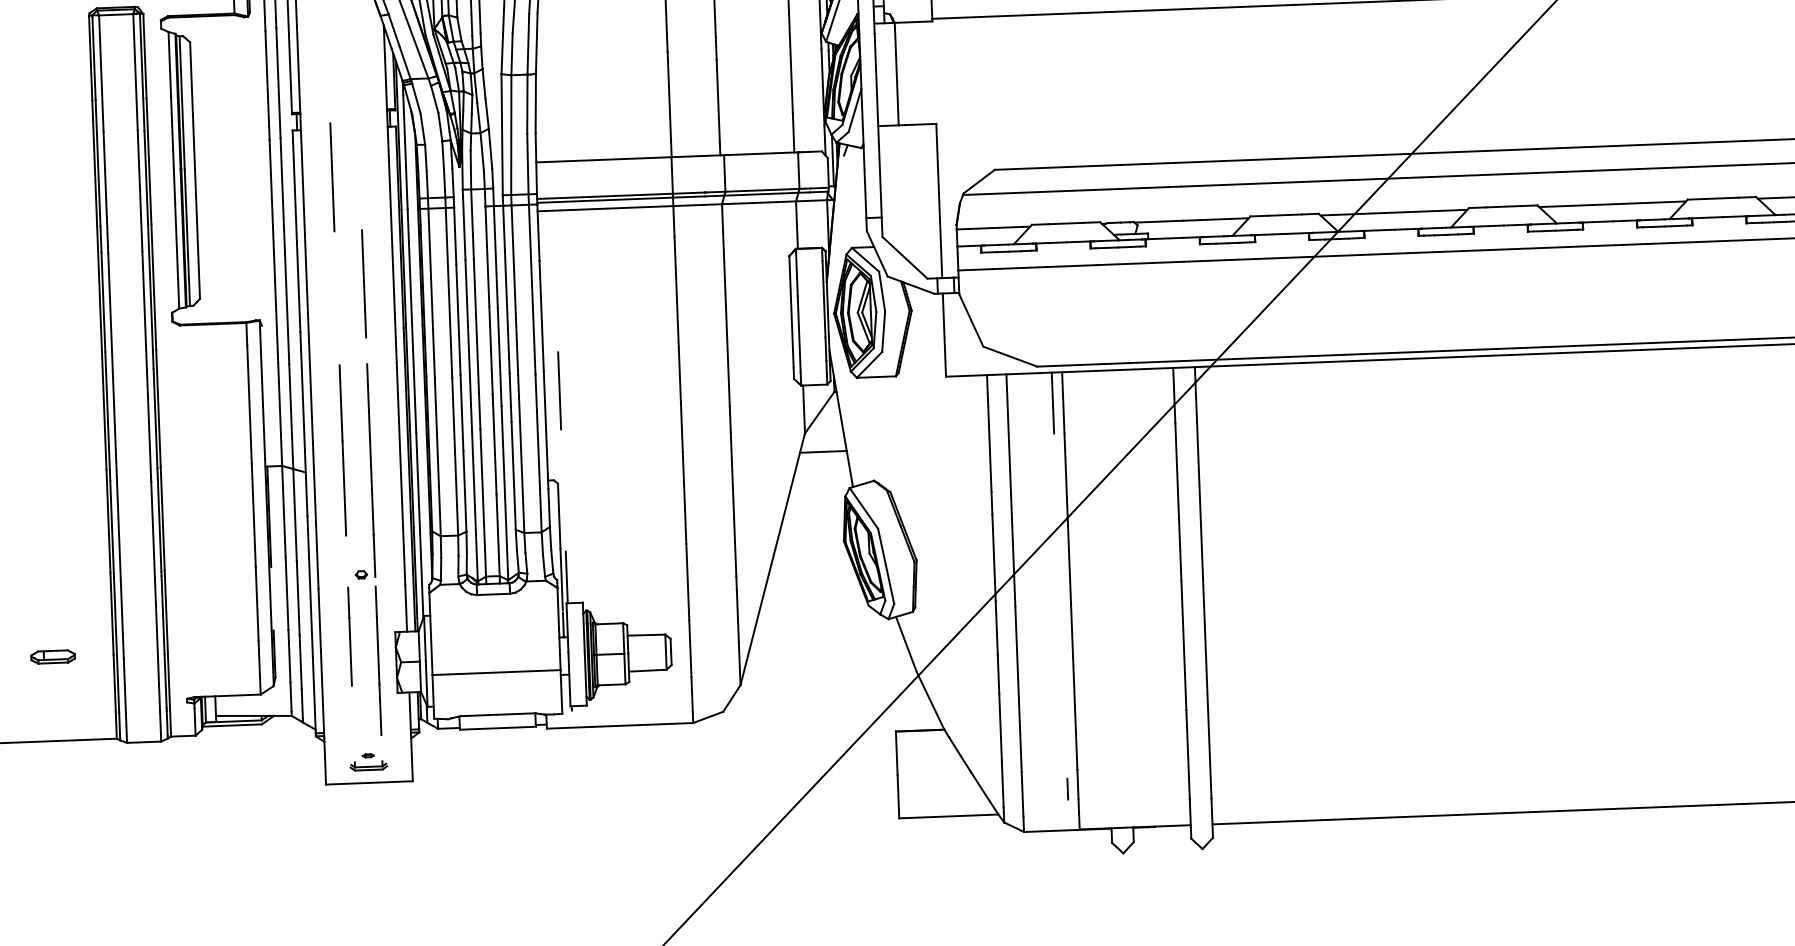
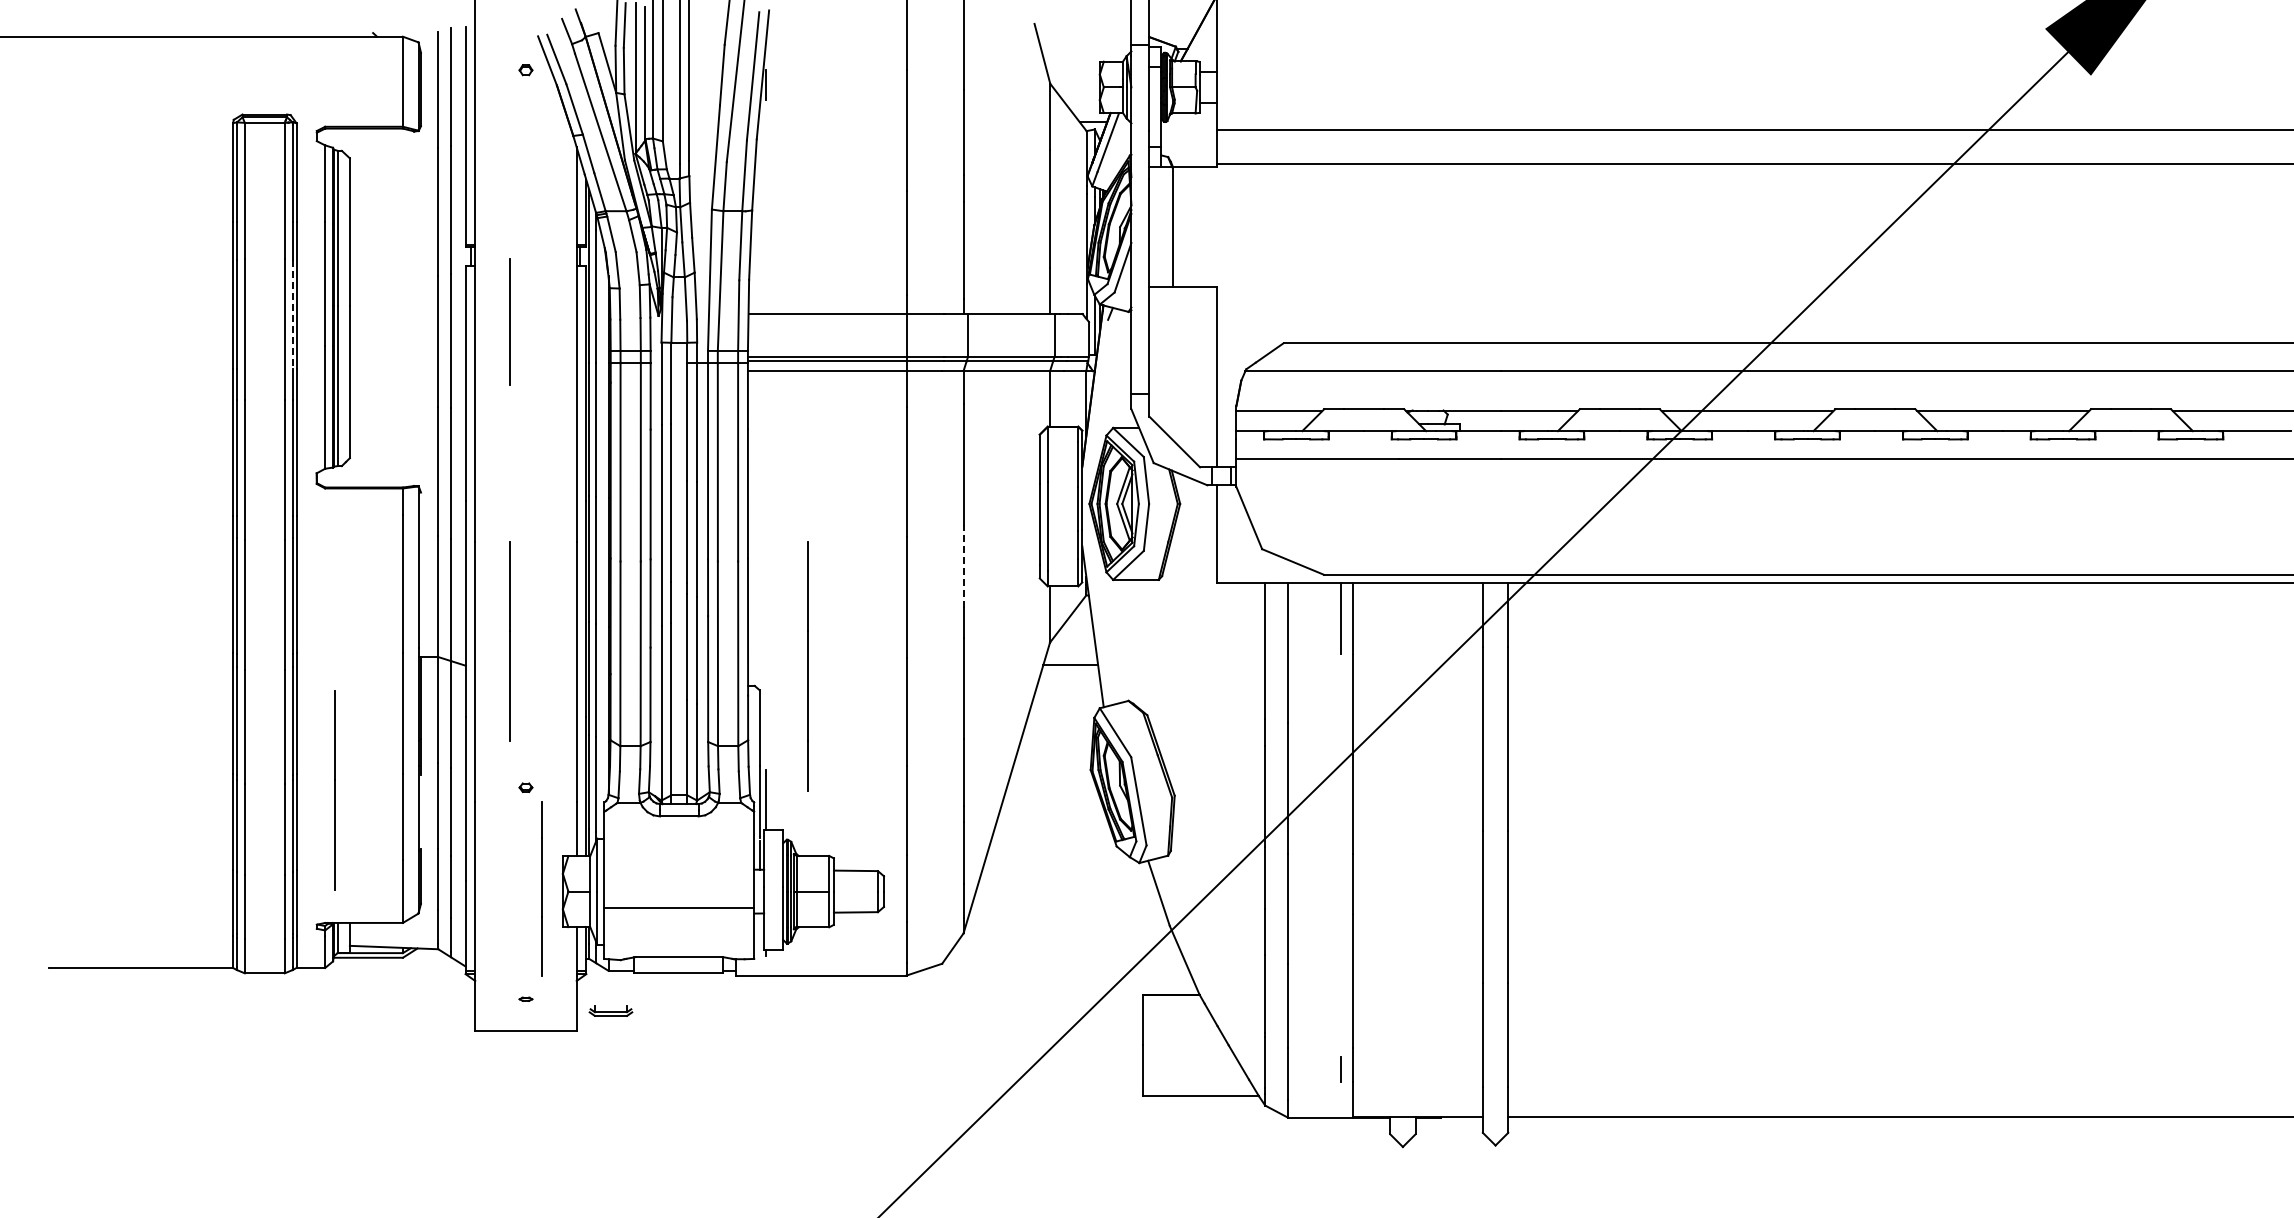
line: (146, 177) -> (292, 314), solid -> dashed
line: (364, 283) -> (542, 447), removed
line: (728, 370) -> (963, 565), solid -> dashed
line: (559, 390) -> (765, 581), removed
line: (370, 470) -> (807, 666), moved
line: (197, 583) -> (334, 790), added
line: (349, 636) -> (509, 859), removed
part: (53, 656) -> (162, 869), removed
part: (368, 765) -> (610, 1010), moved

